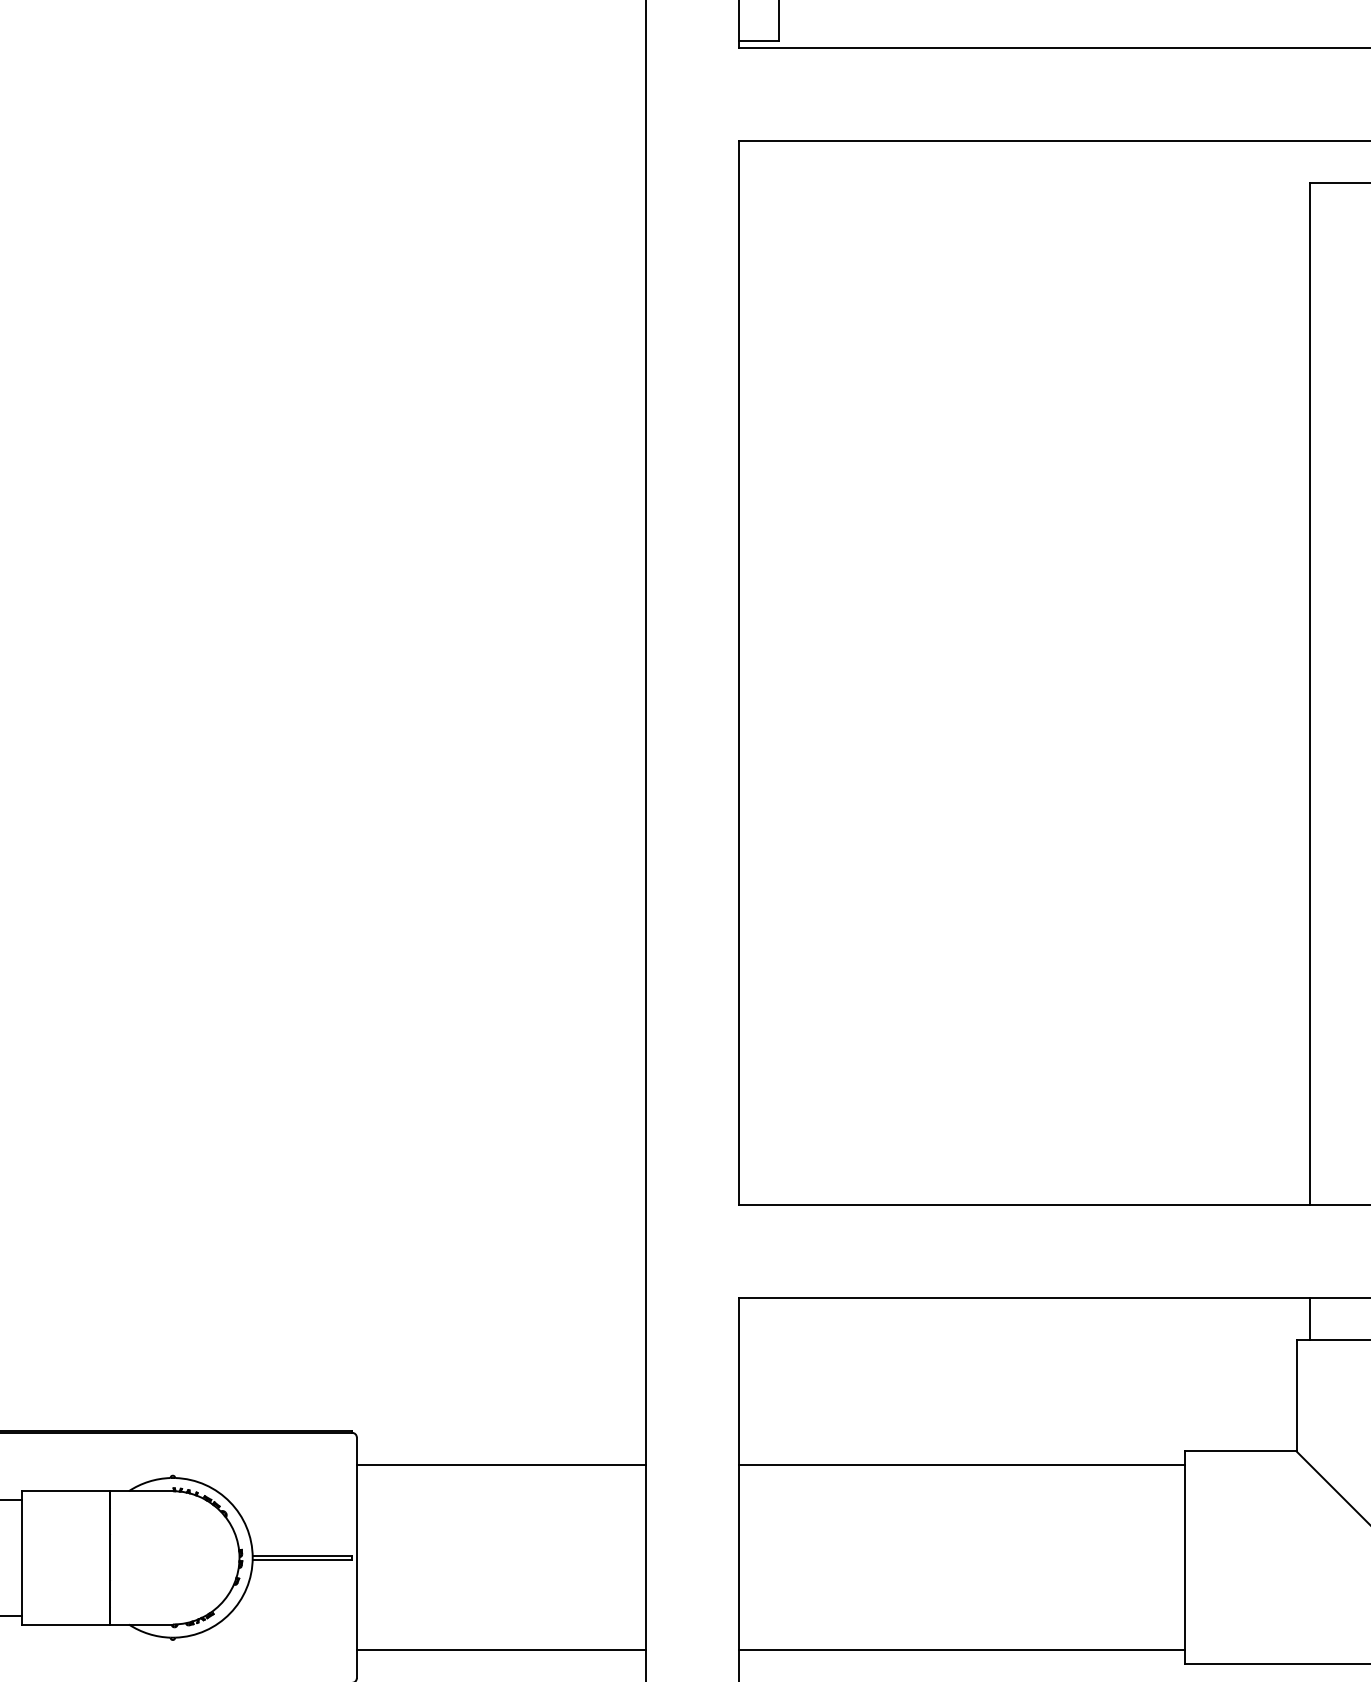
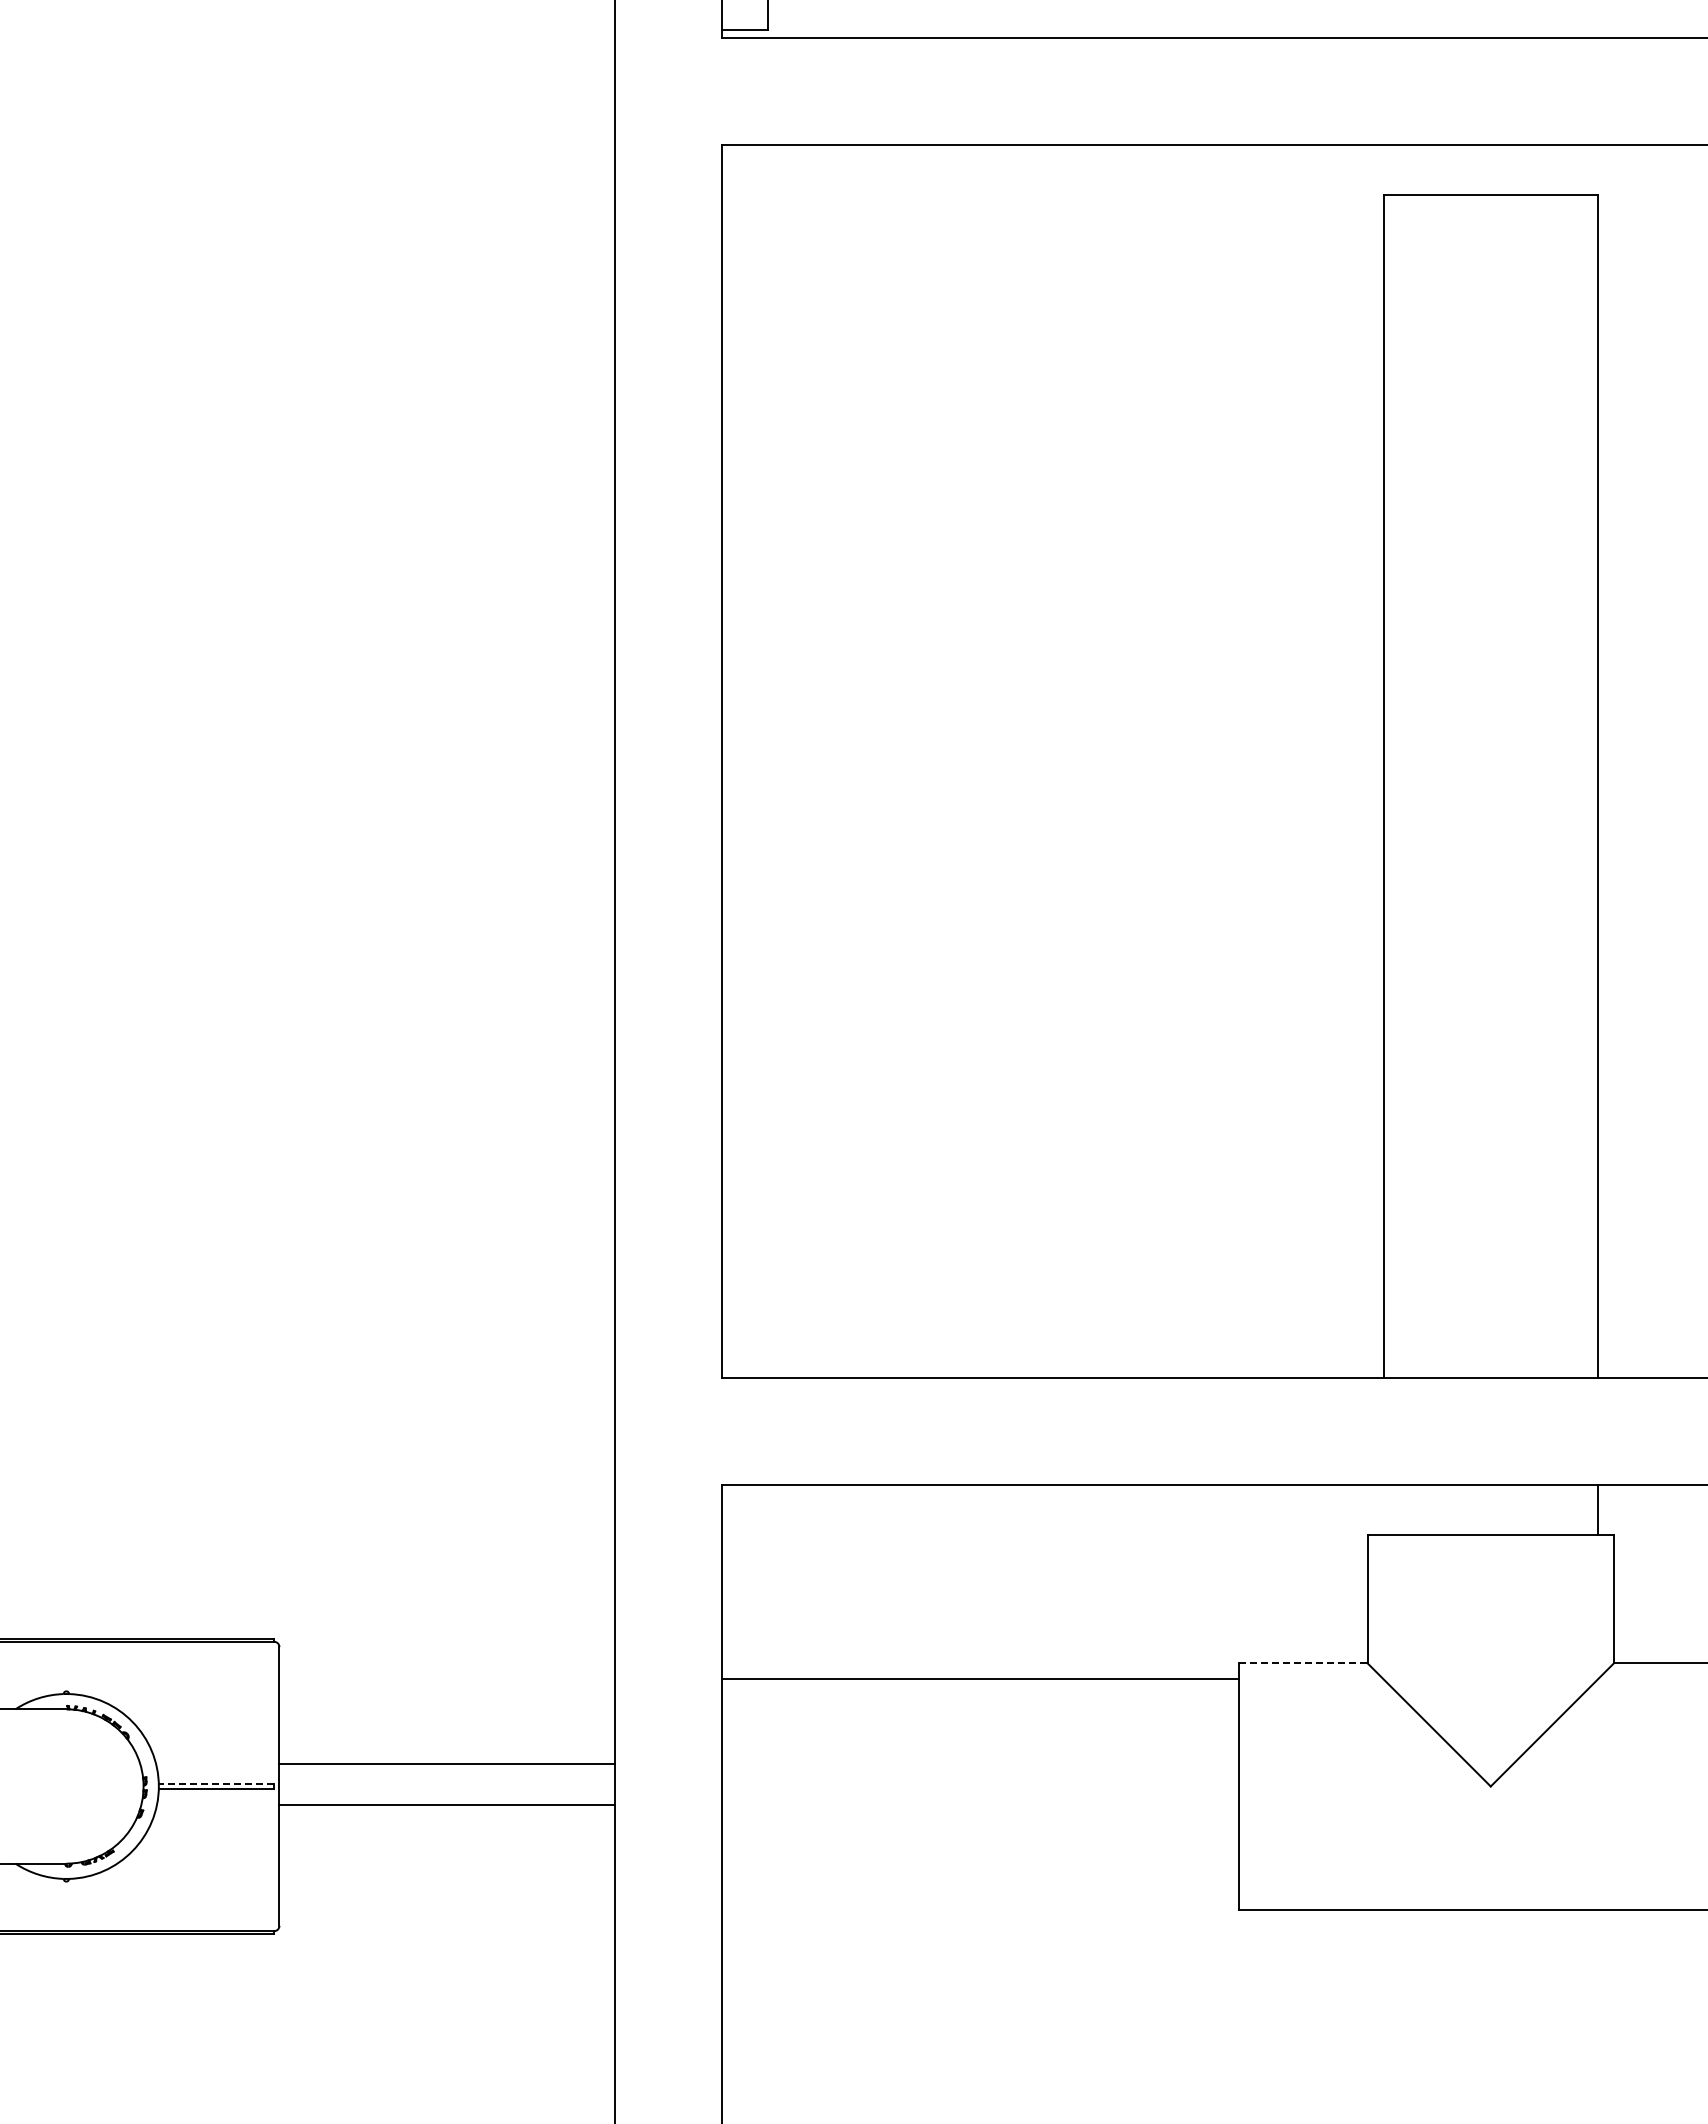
line: (1310, 1318) -> (1383, 1509), removed
line: (1241, 1451) -> (1303, 1663), solid -> dashed
line: (501, 1465) -> (446, 1764), moved
line: (302, 1555) -> (216, 1783), solid -> dashed
line: (501, 1650) -> (446, 1804), moved
line: (961, 1650) -> (979, 1893), removed

